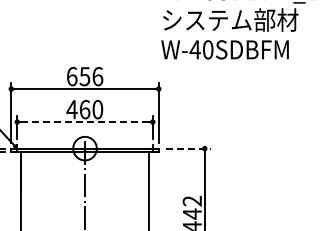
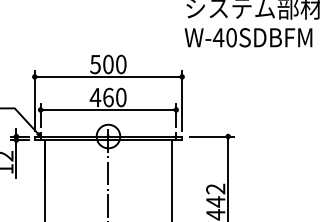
text: (84, 76) -> (107, 64), 656 -> 500
line: (85, 122) -> (108, 110), dashed -> solid
line: (188, 148) -> (211, 136), dashed -> solid

